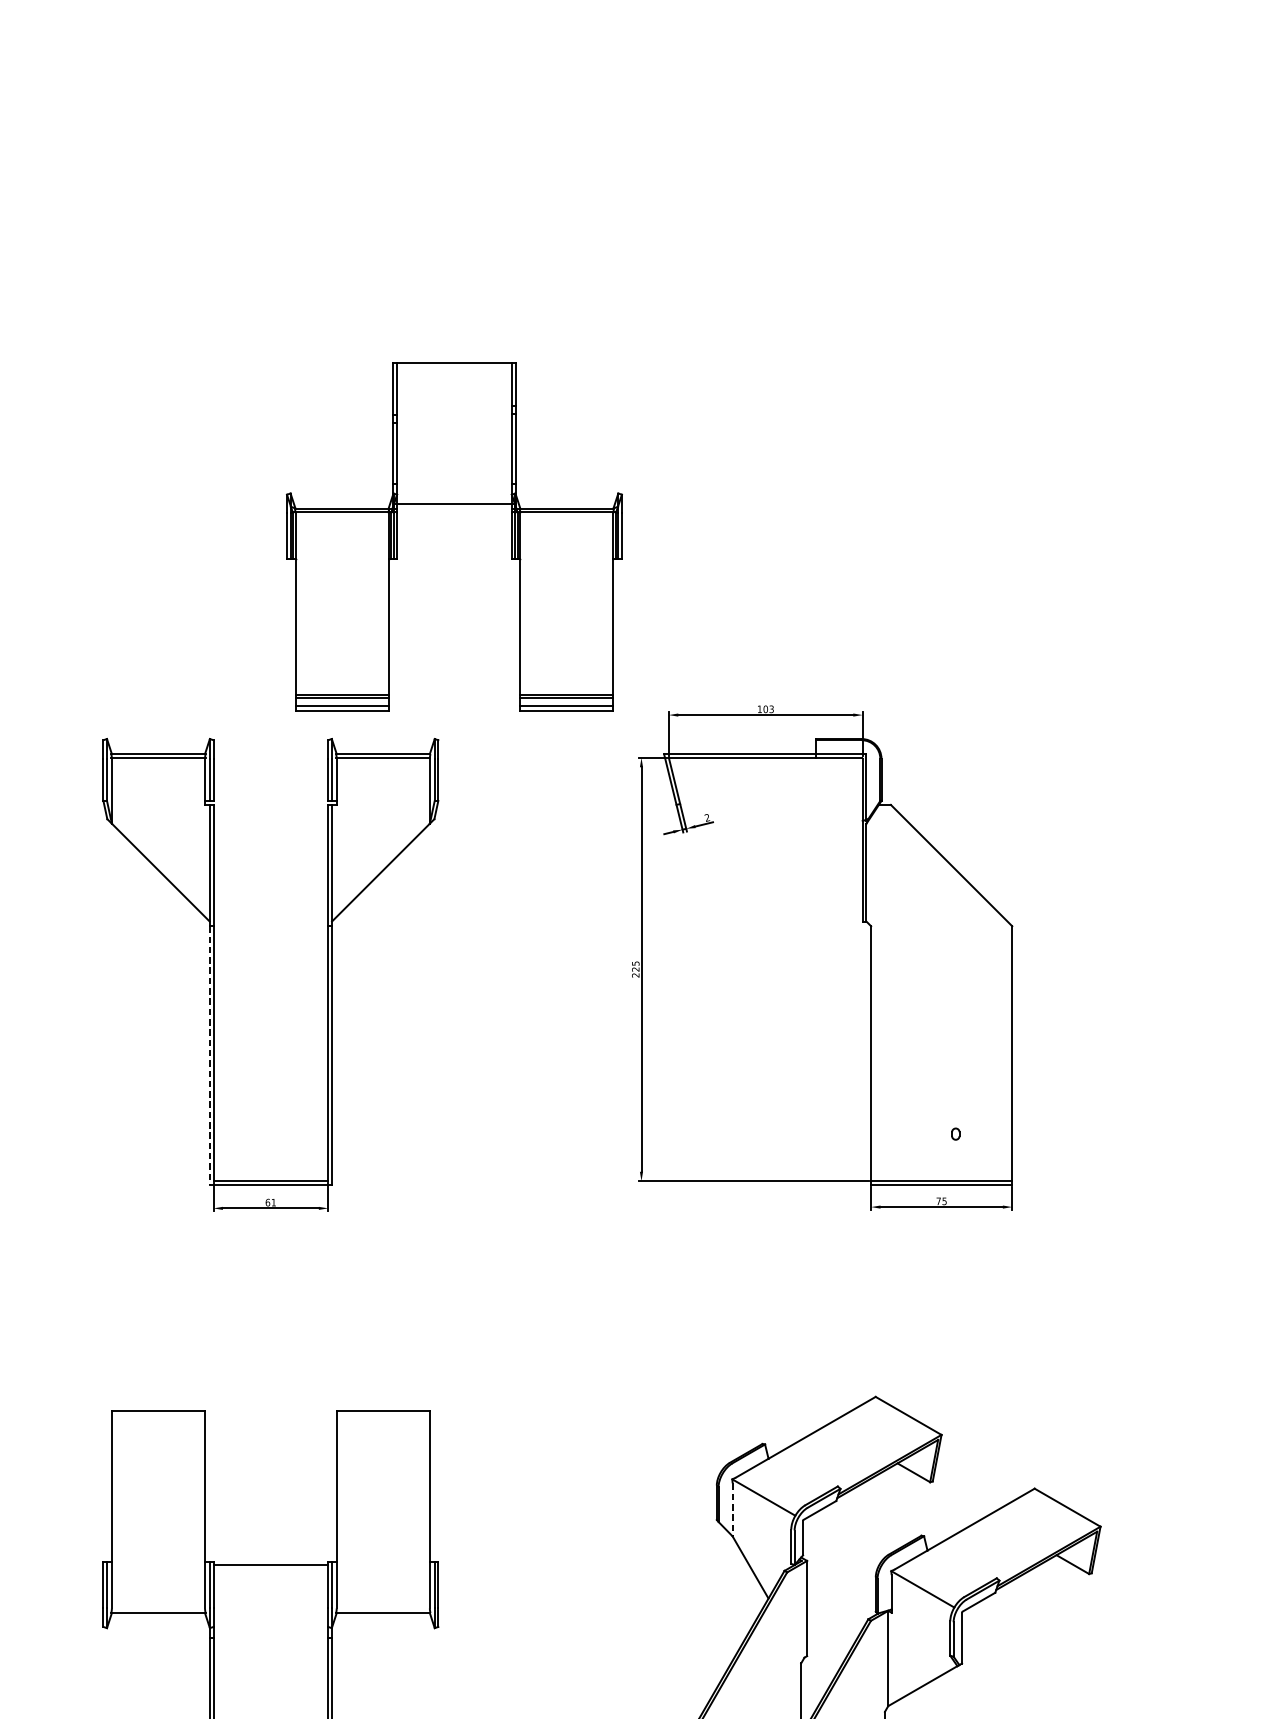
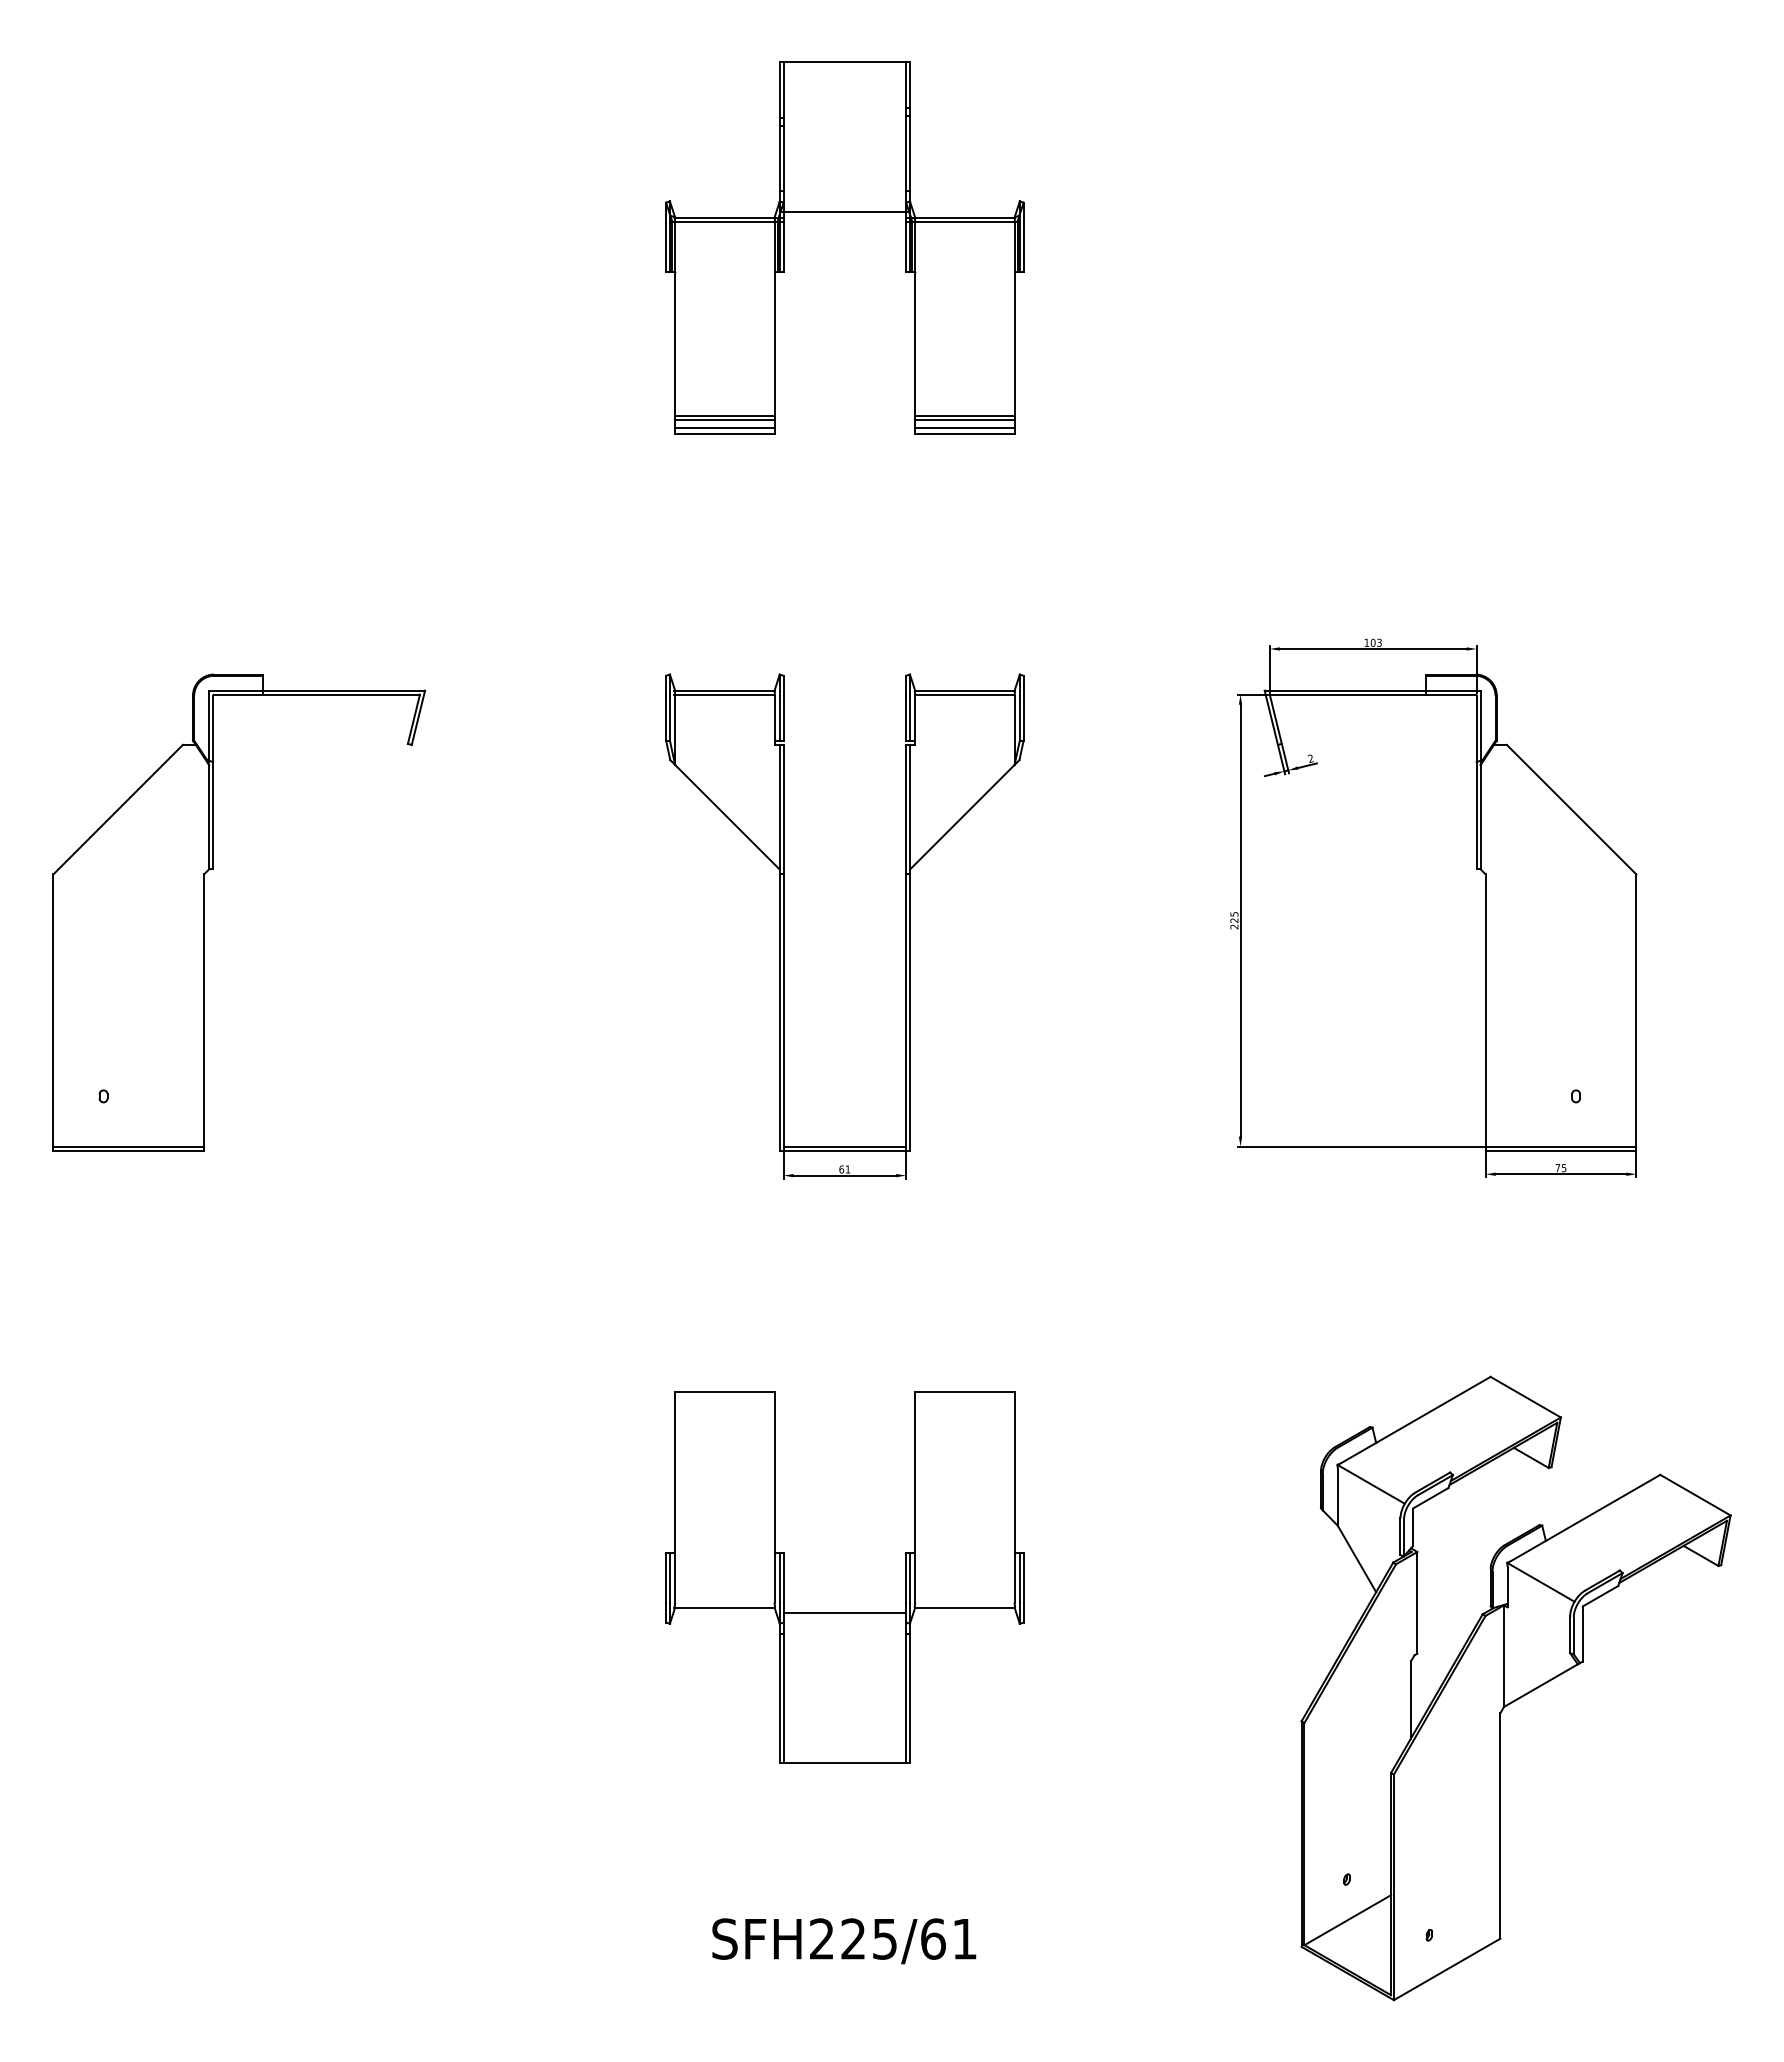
part: (454, 503) -> (844, 212), moved
line: (209, 1056) -> (779, 1013), dashed -> solid
line: (732, 1509) -> (1337, 1497), dashed -> solid
line: (270, 1565) -> (844, 1612), moved

